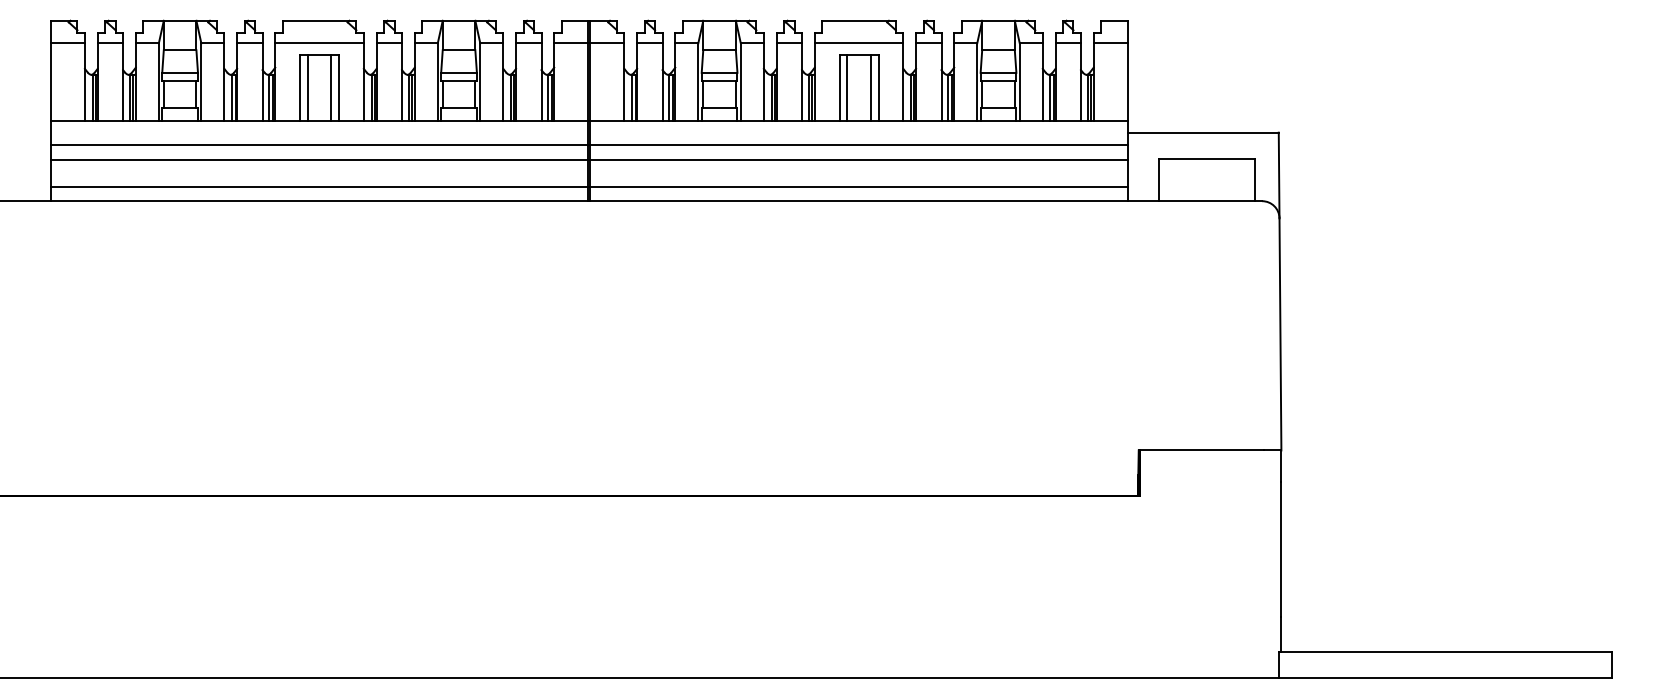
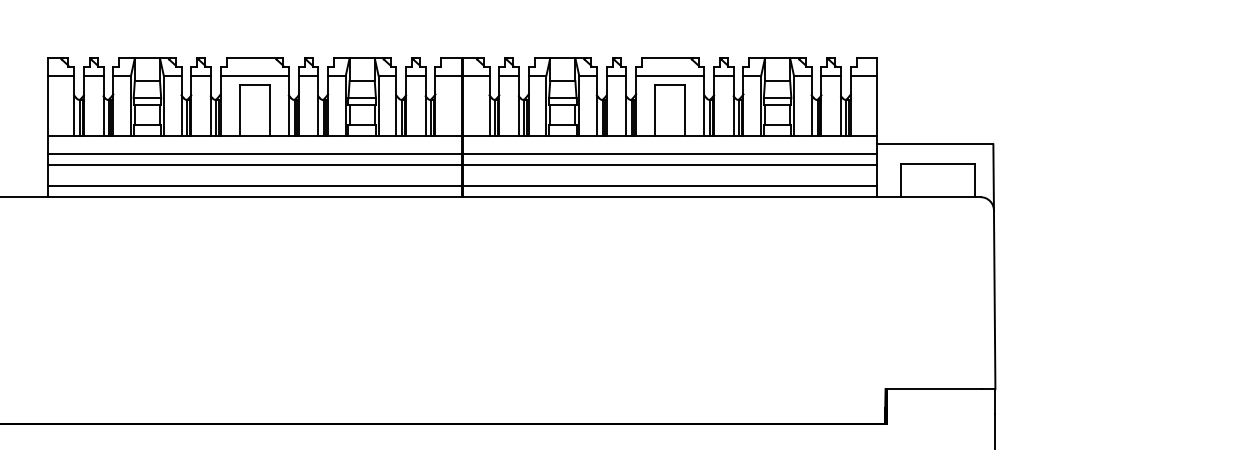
line: (307, 88) -> (245, 110), removed
line: (331, 88) -> (263, 110), removed
line: (847, 88) -> (661, 110), removed
line: (870, 88) -> (679, 110), removed

